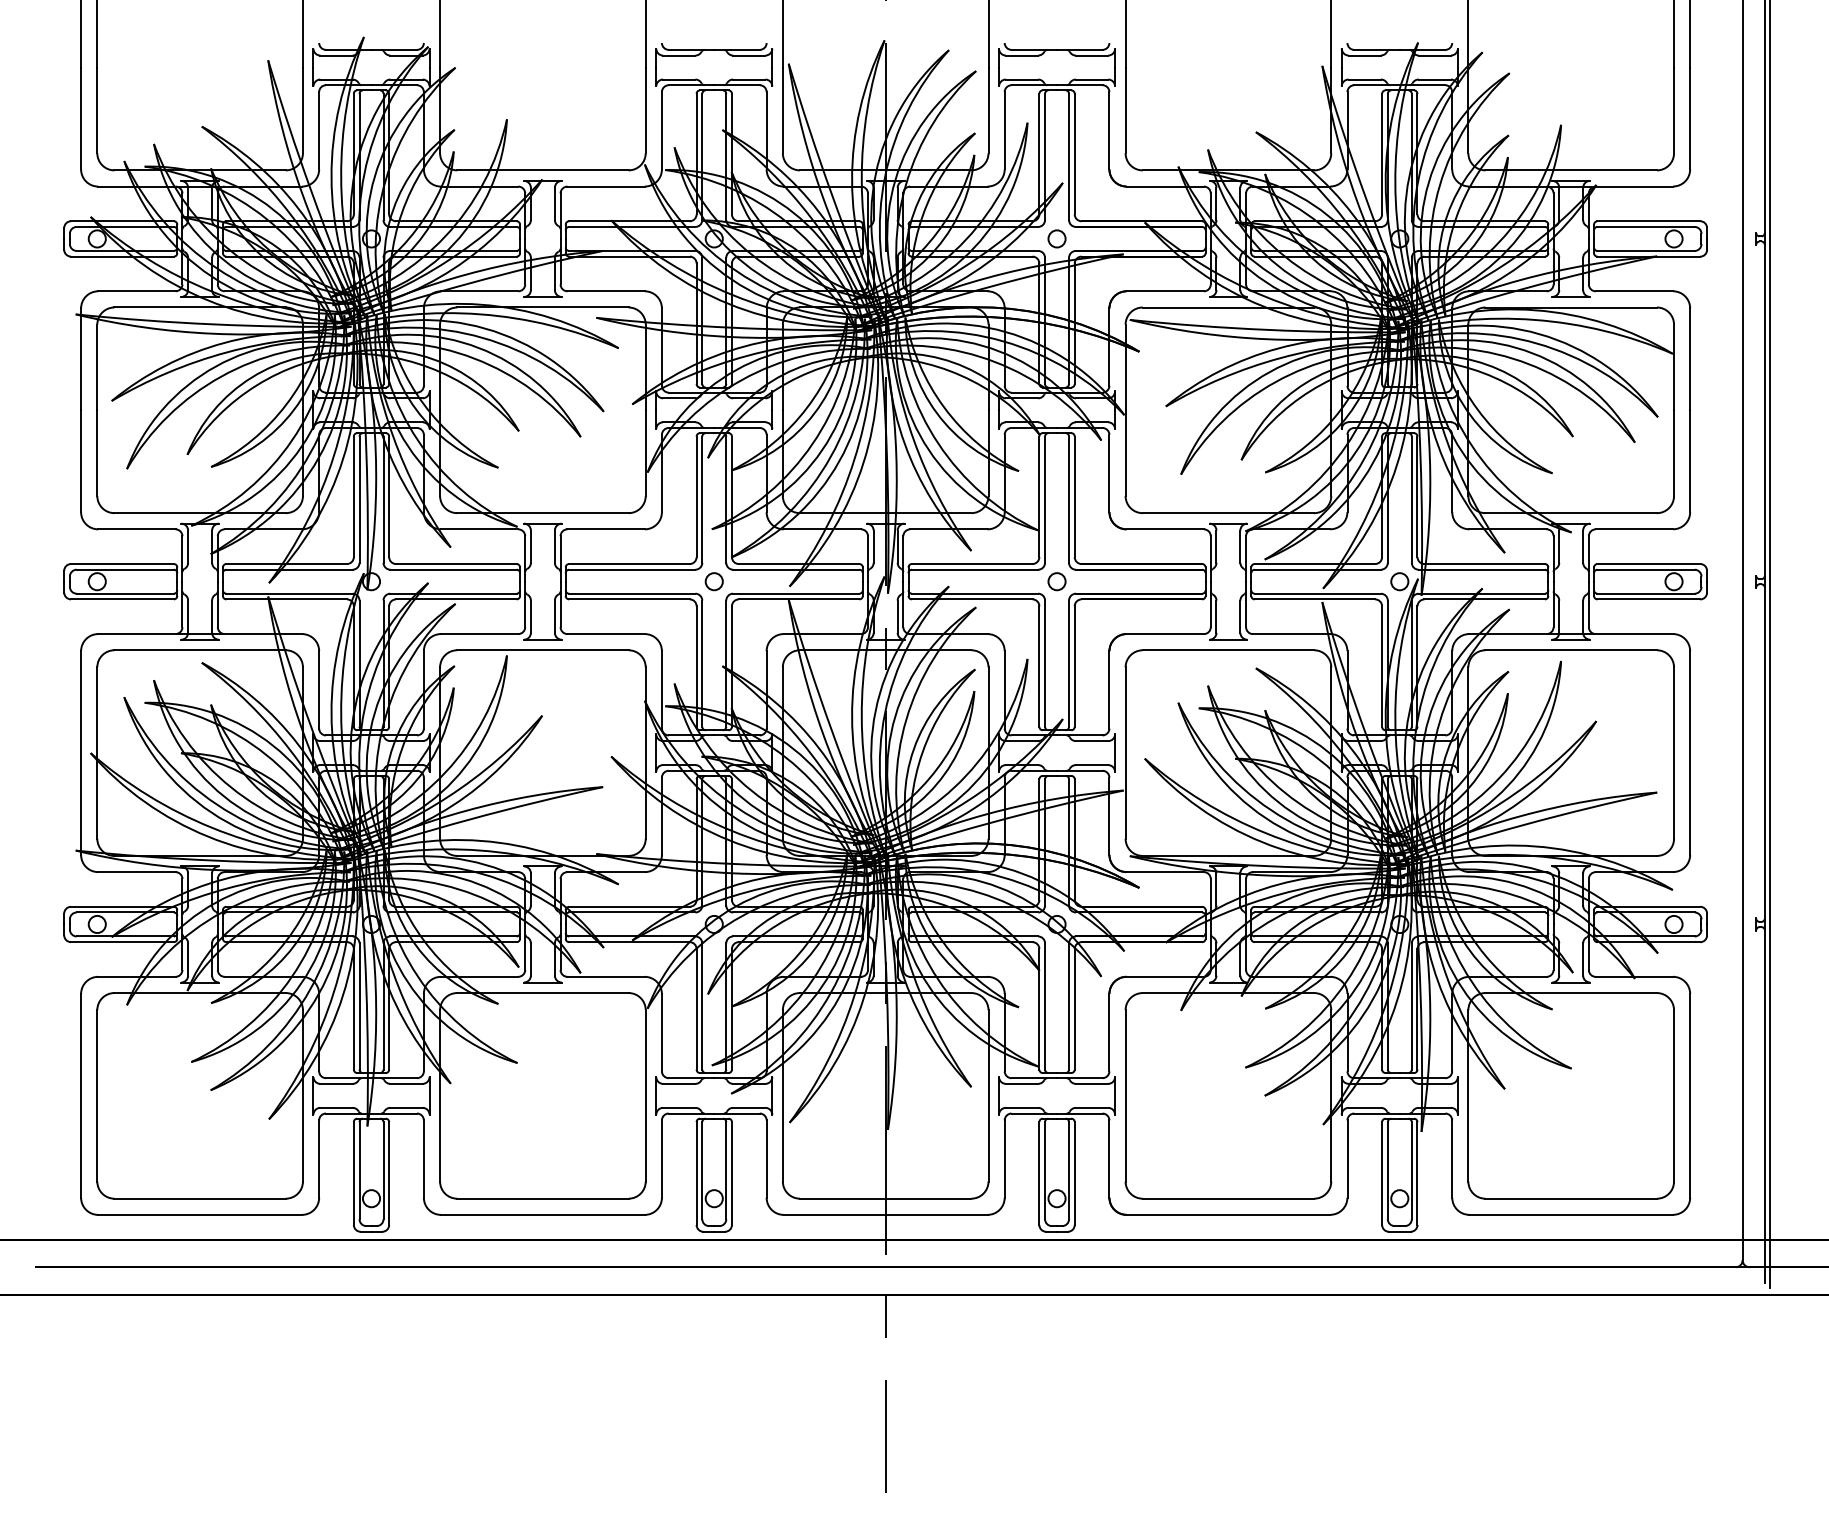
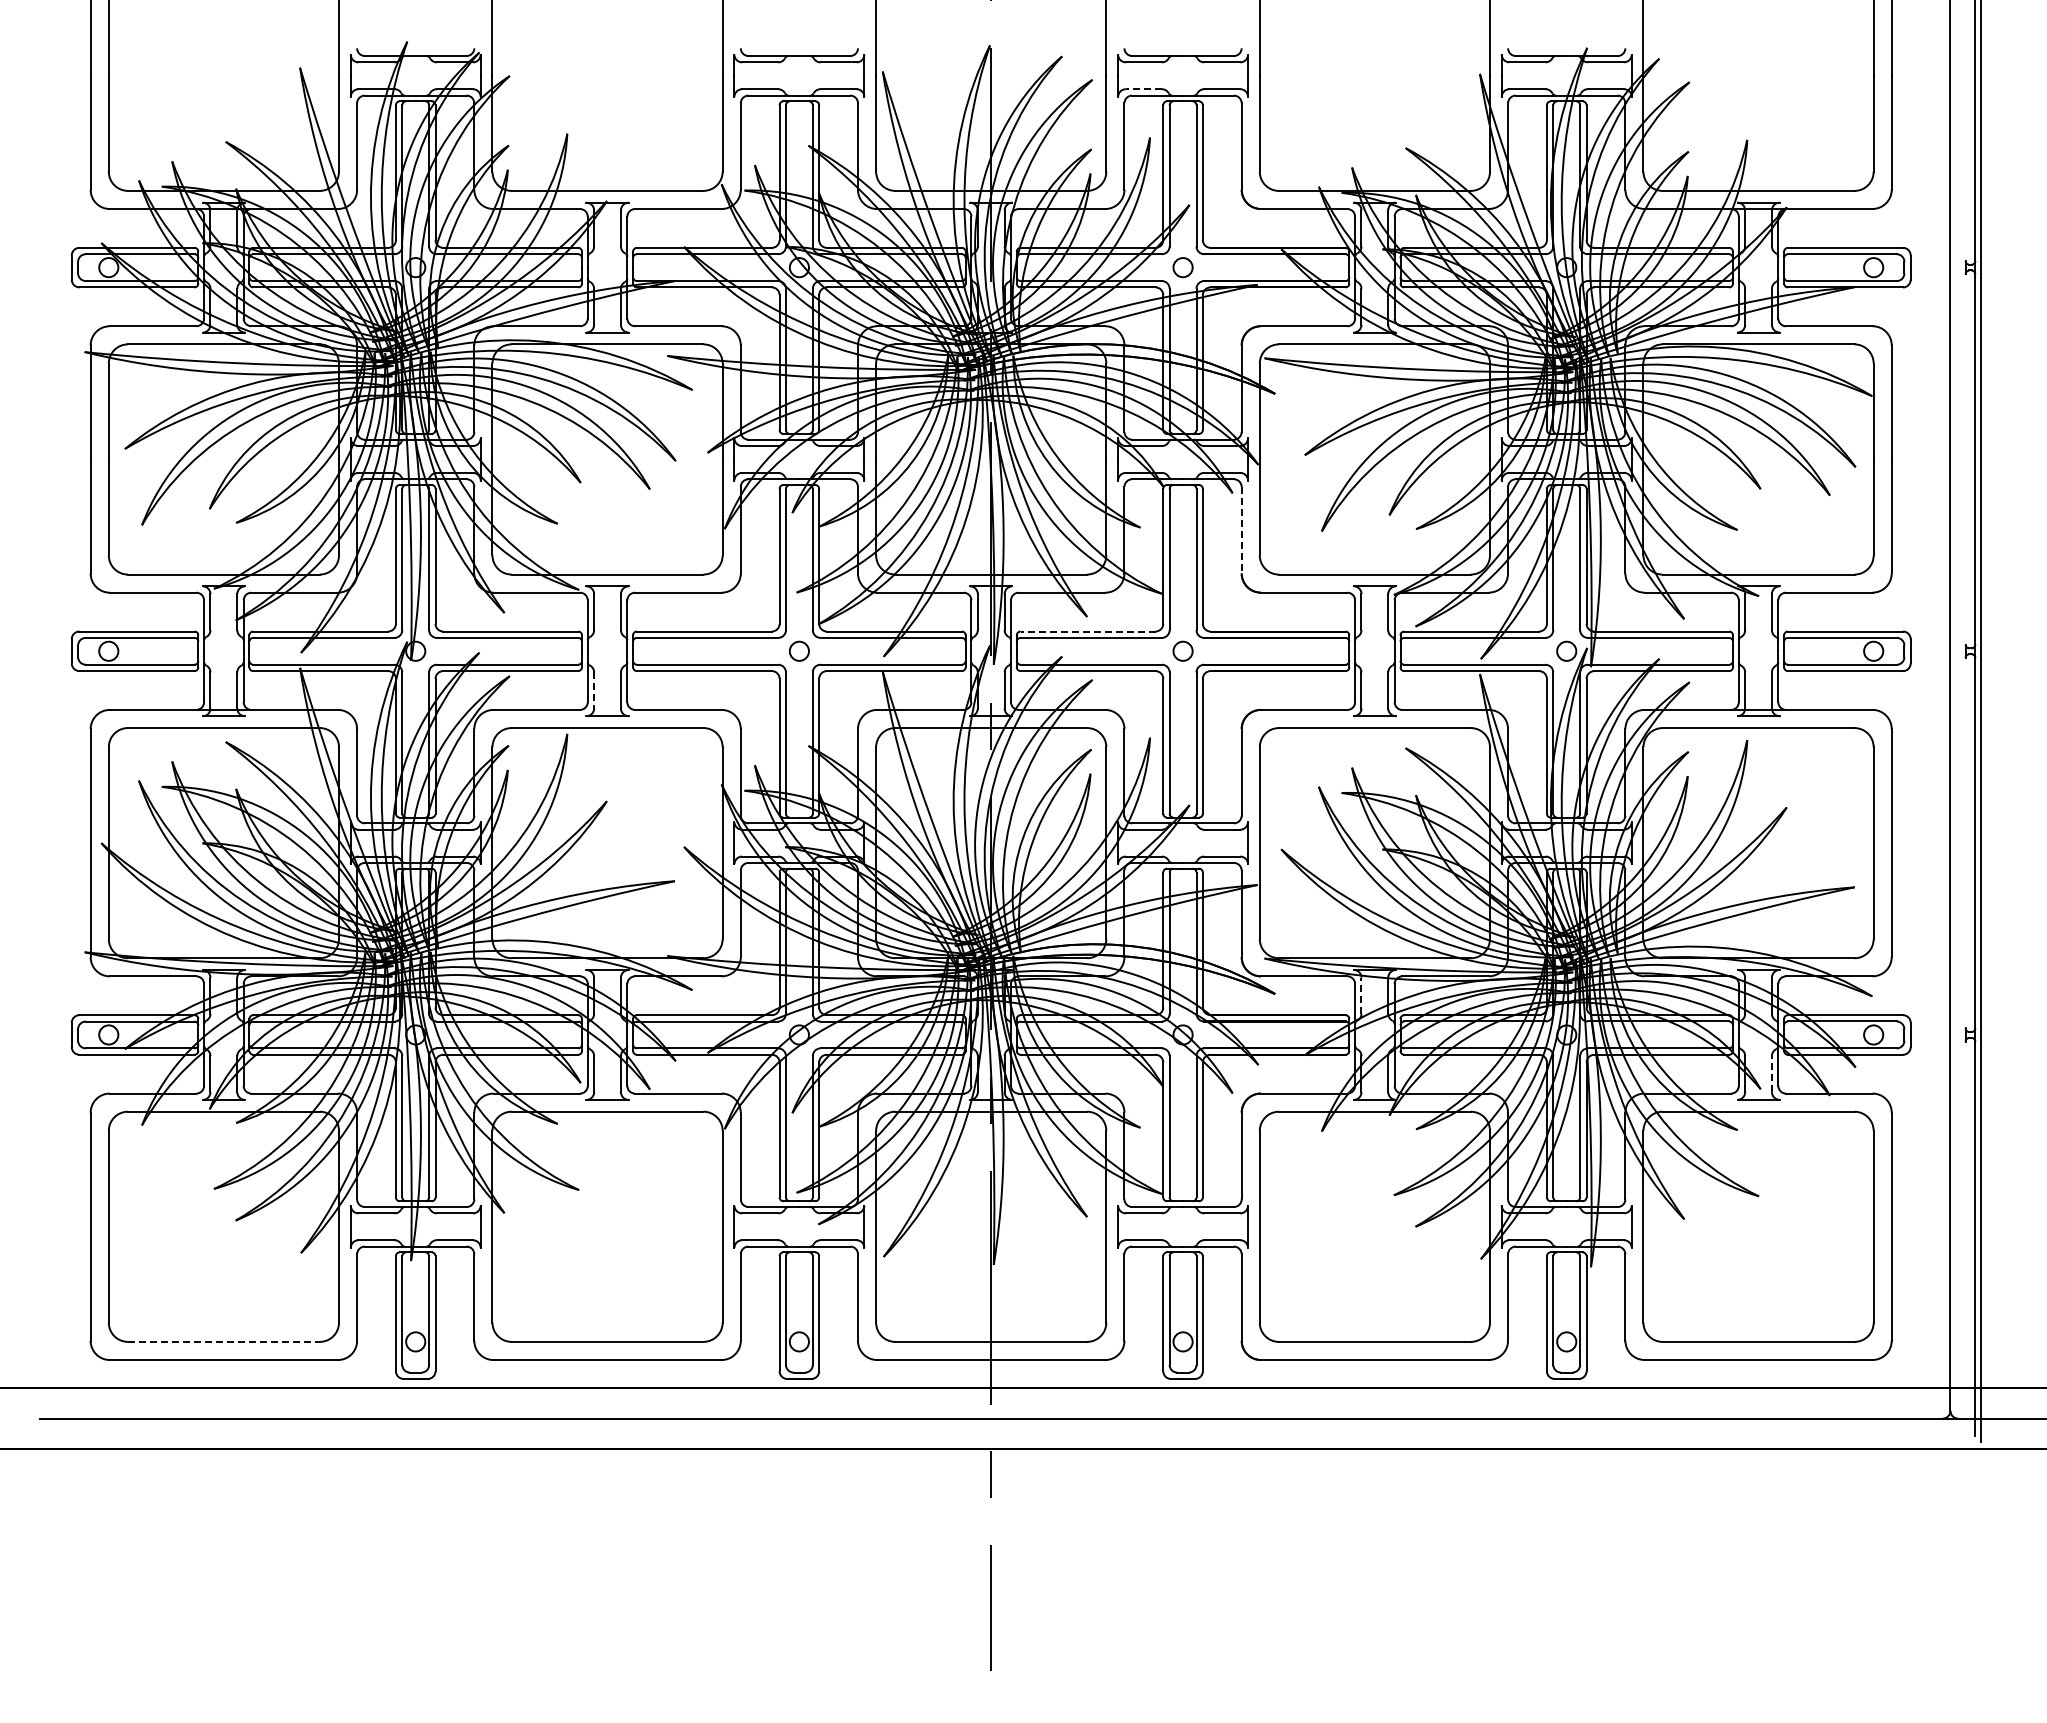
line: (1021, 79) -> (1143, 89), solid -> dashed
line: (1109, 473) -> (1241, 530), solid -> dashed
line: (971, 564) -> (1087, 631), solid -> dashed
line: (531, 616) -> (594, 690), solid -> dashed
line: (1216, 889) -> (1361, 995), solid -> dashed
line: (1583, 958) -> (1772, 1073), solid -> dashed
line: (199, 1198) -> (223, 1341), solid -> dashed

